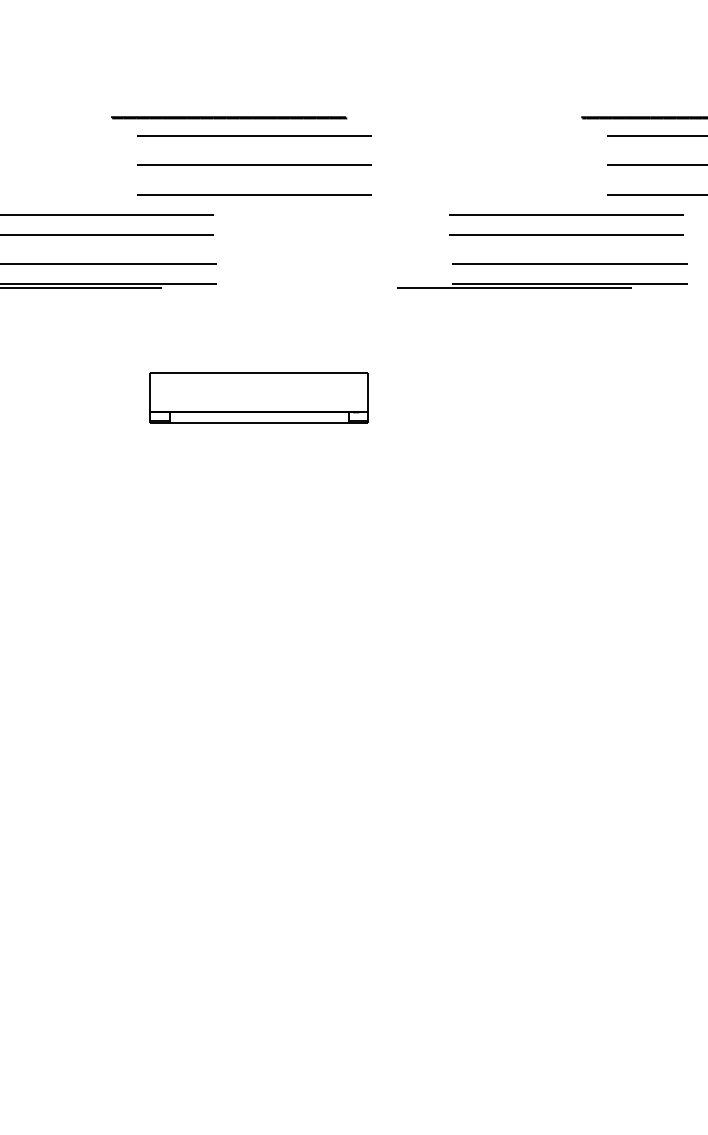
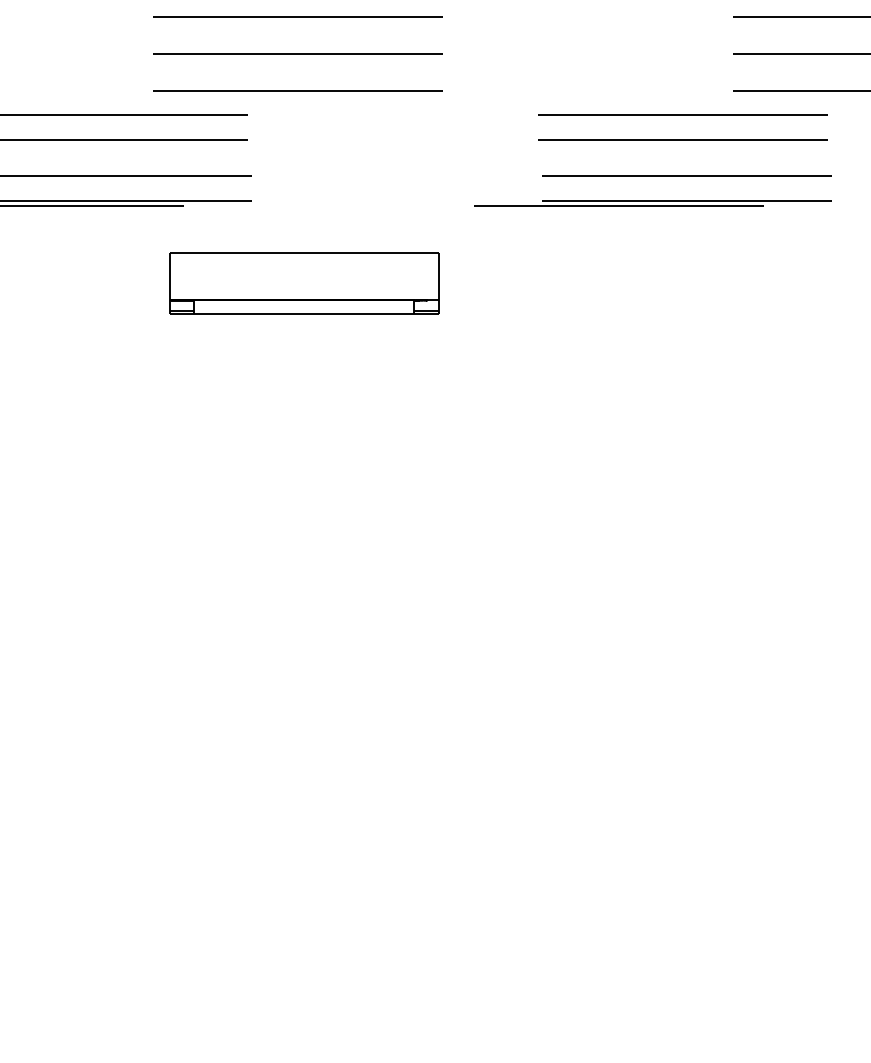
part: (258, 397) -> (303, 282), moved

